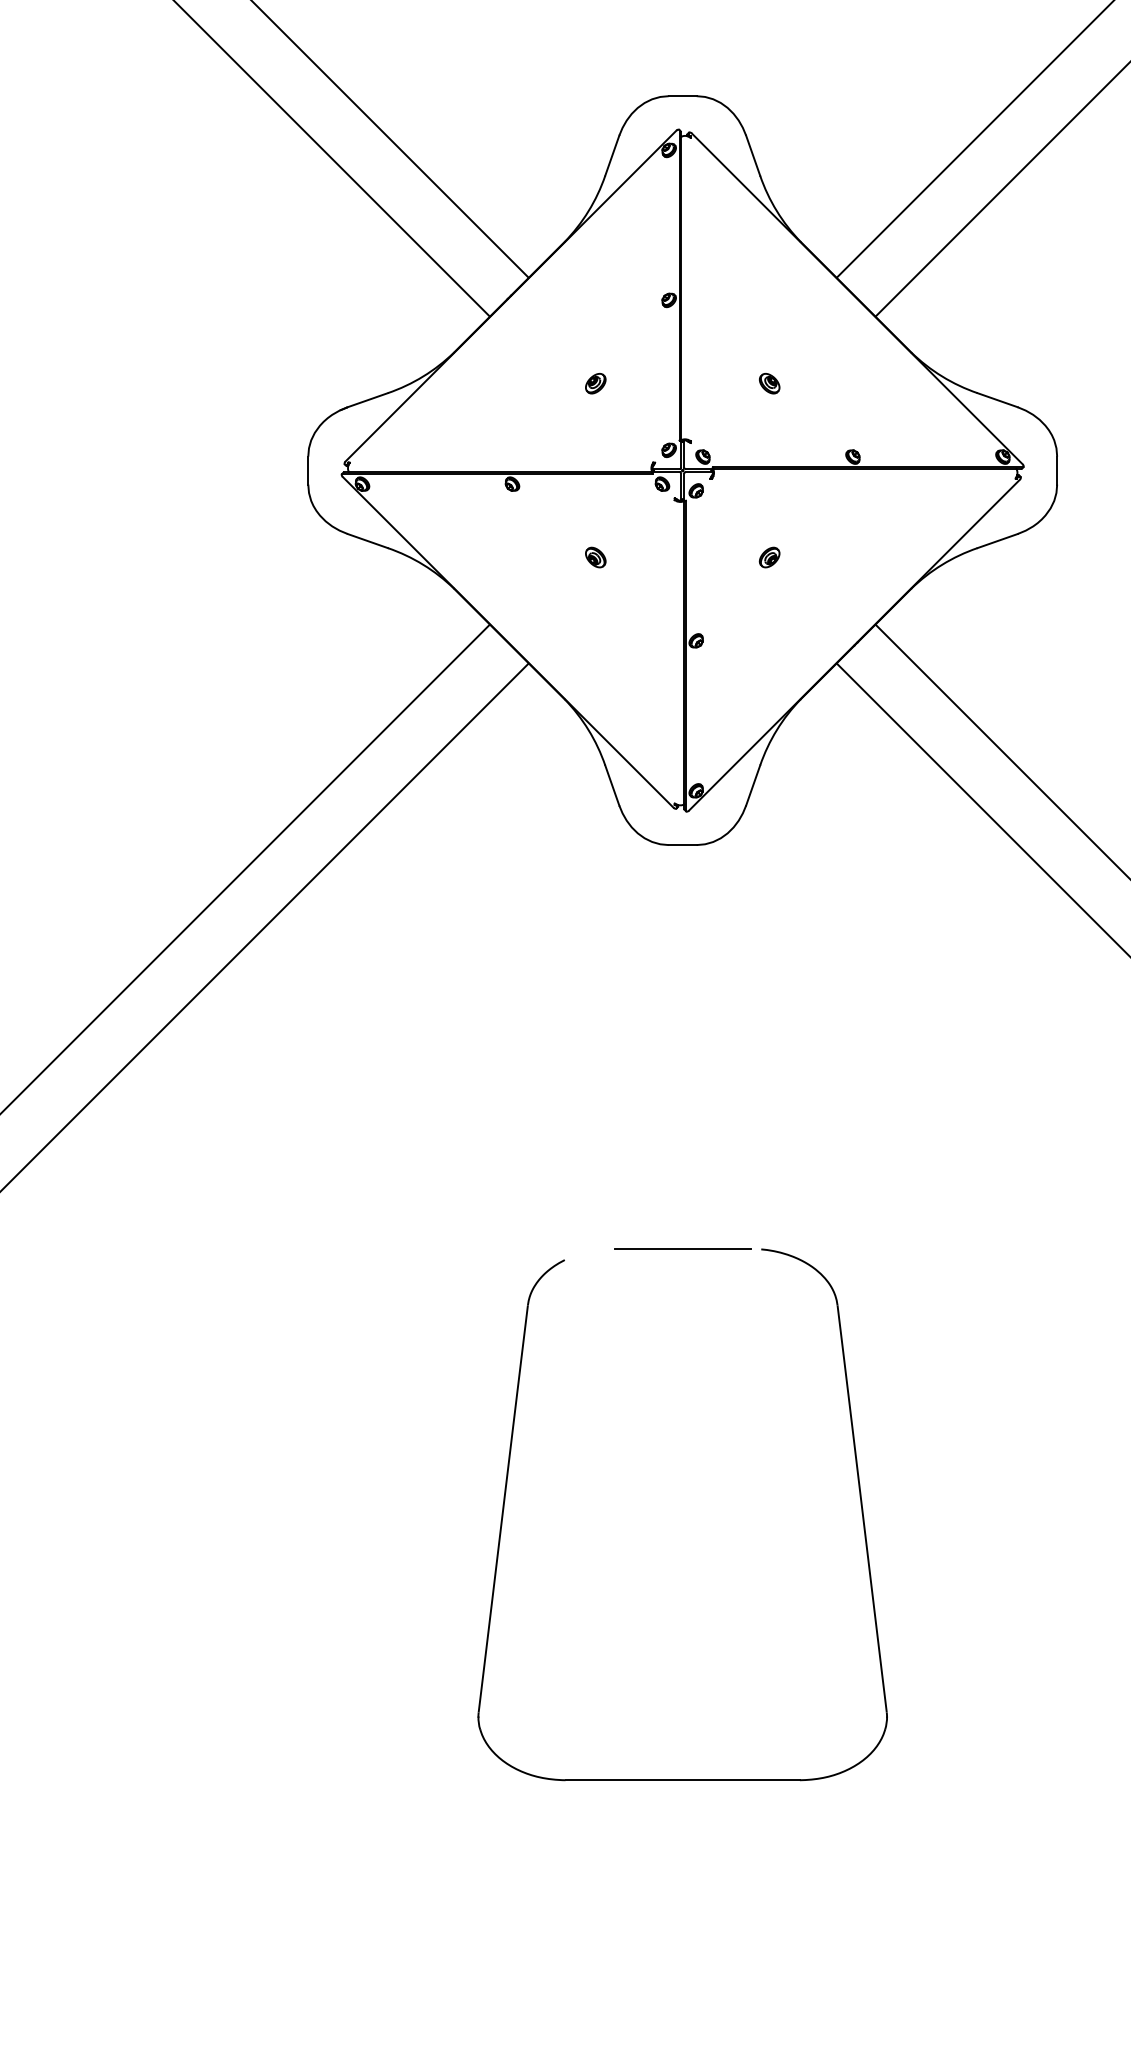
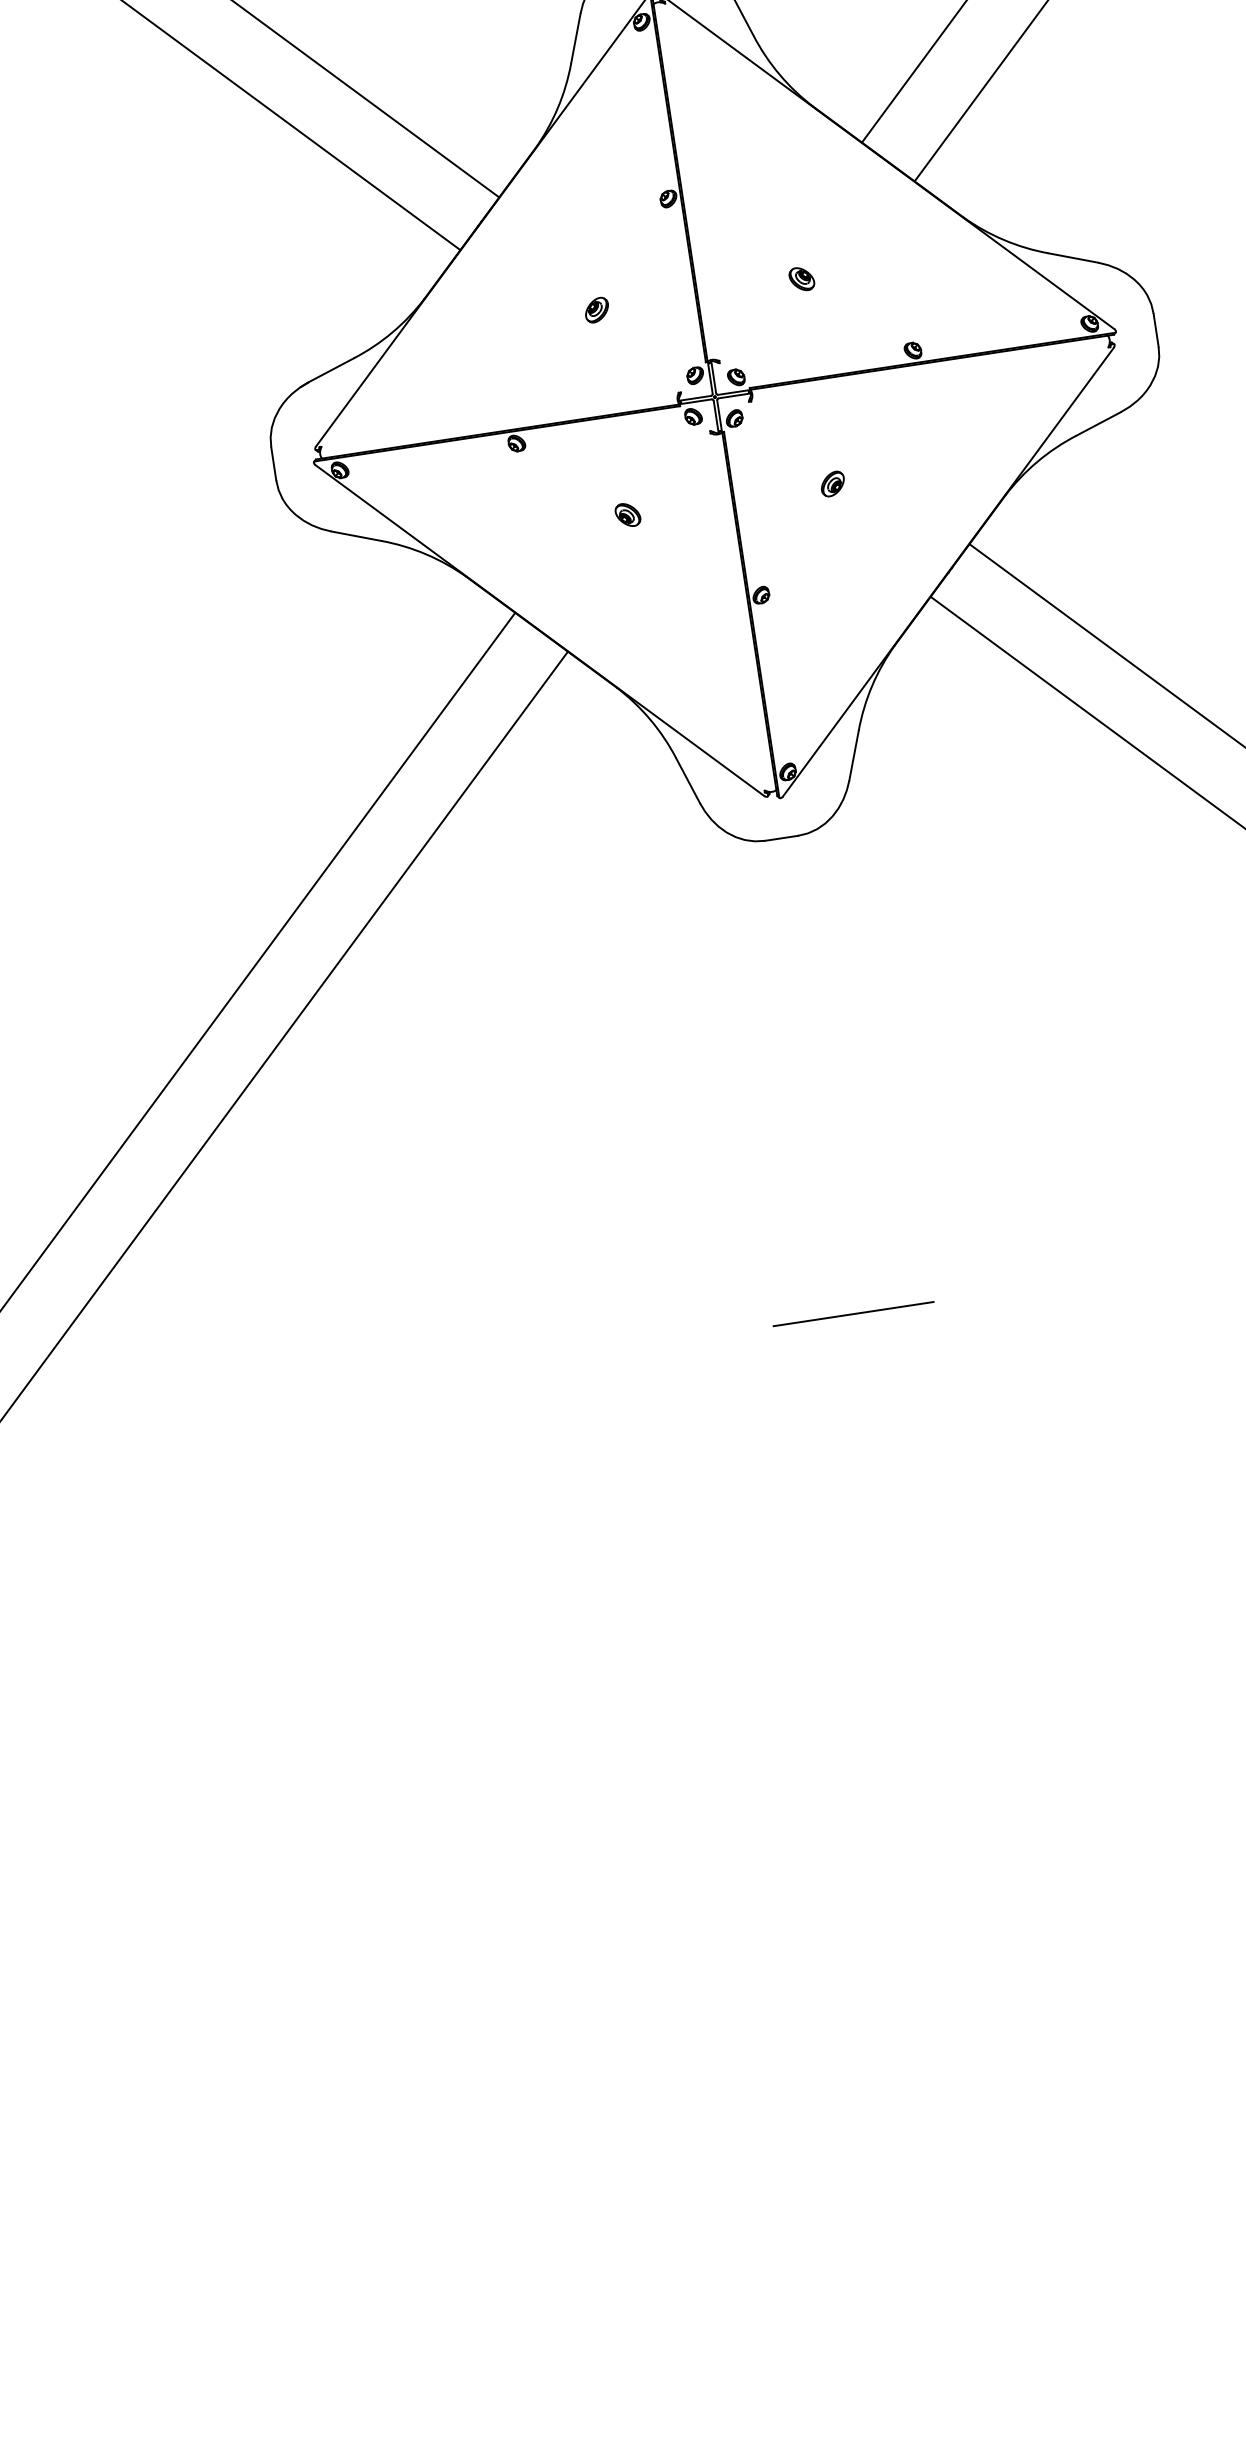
part: (506, 1492) -> (689, 1632), removed

